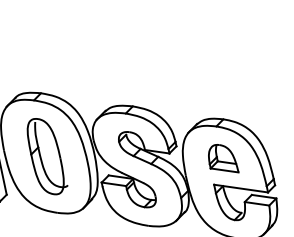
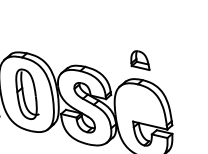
part: (223, 158) -> (140, 60), moved

